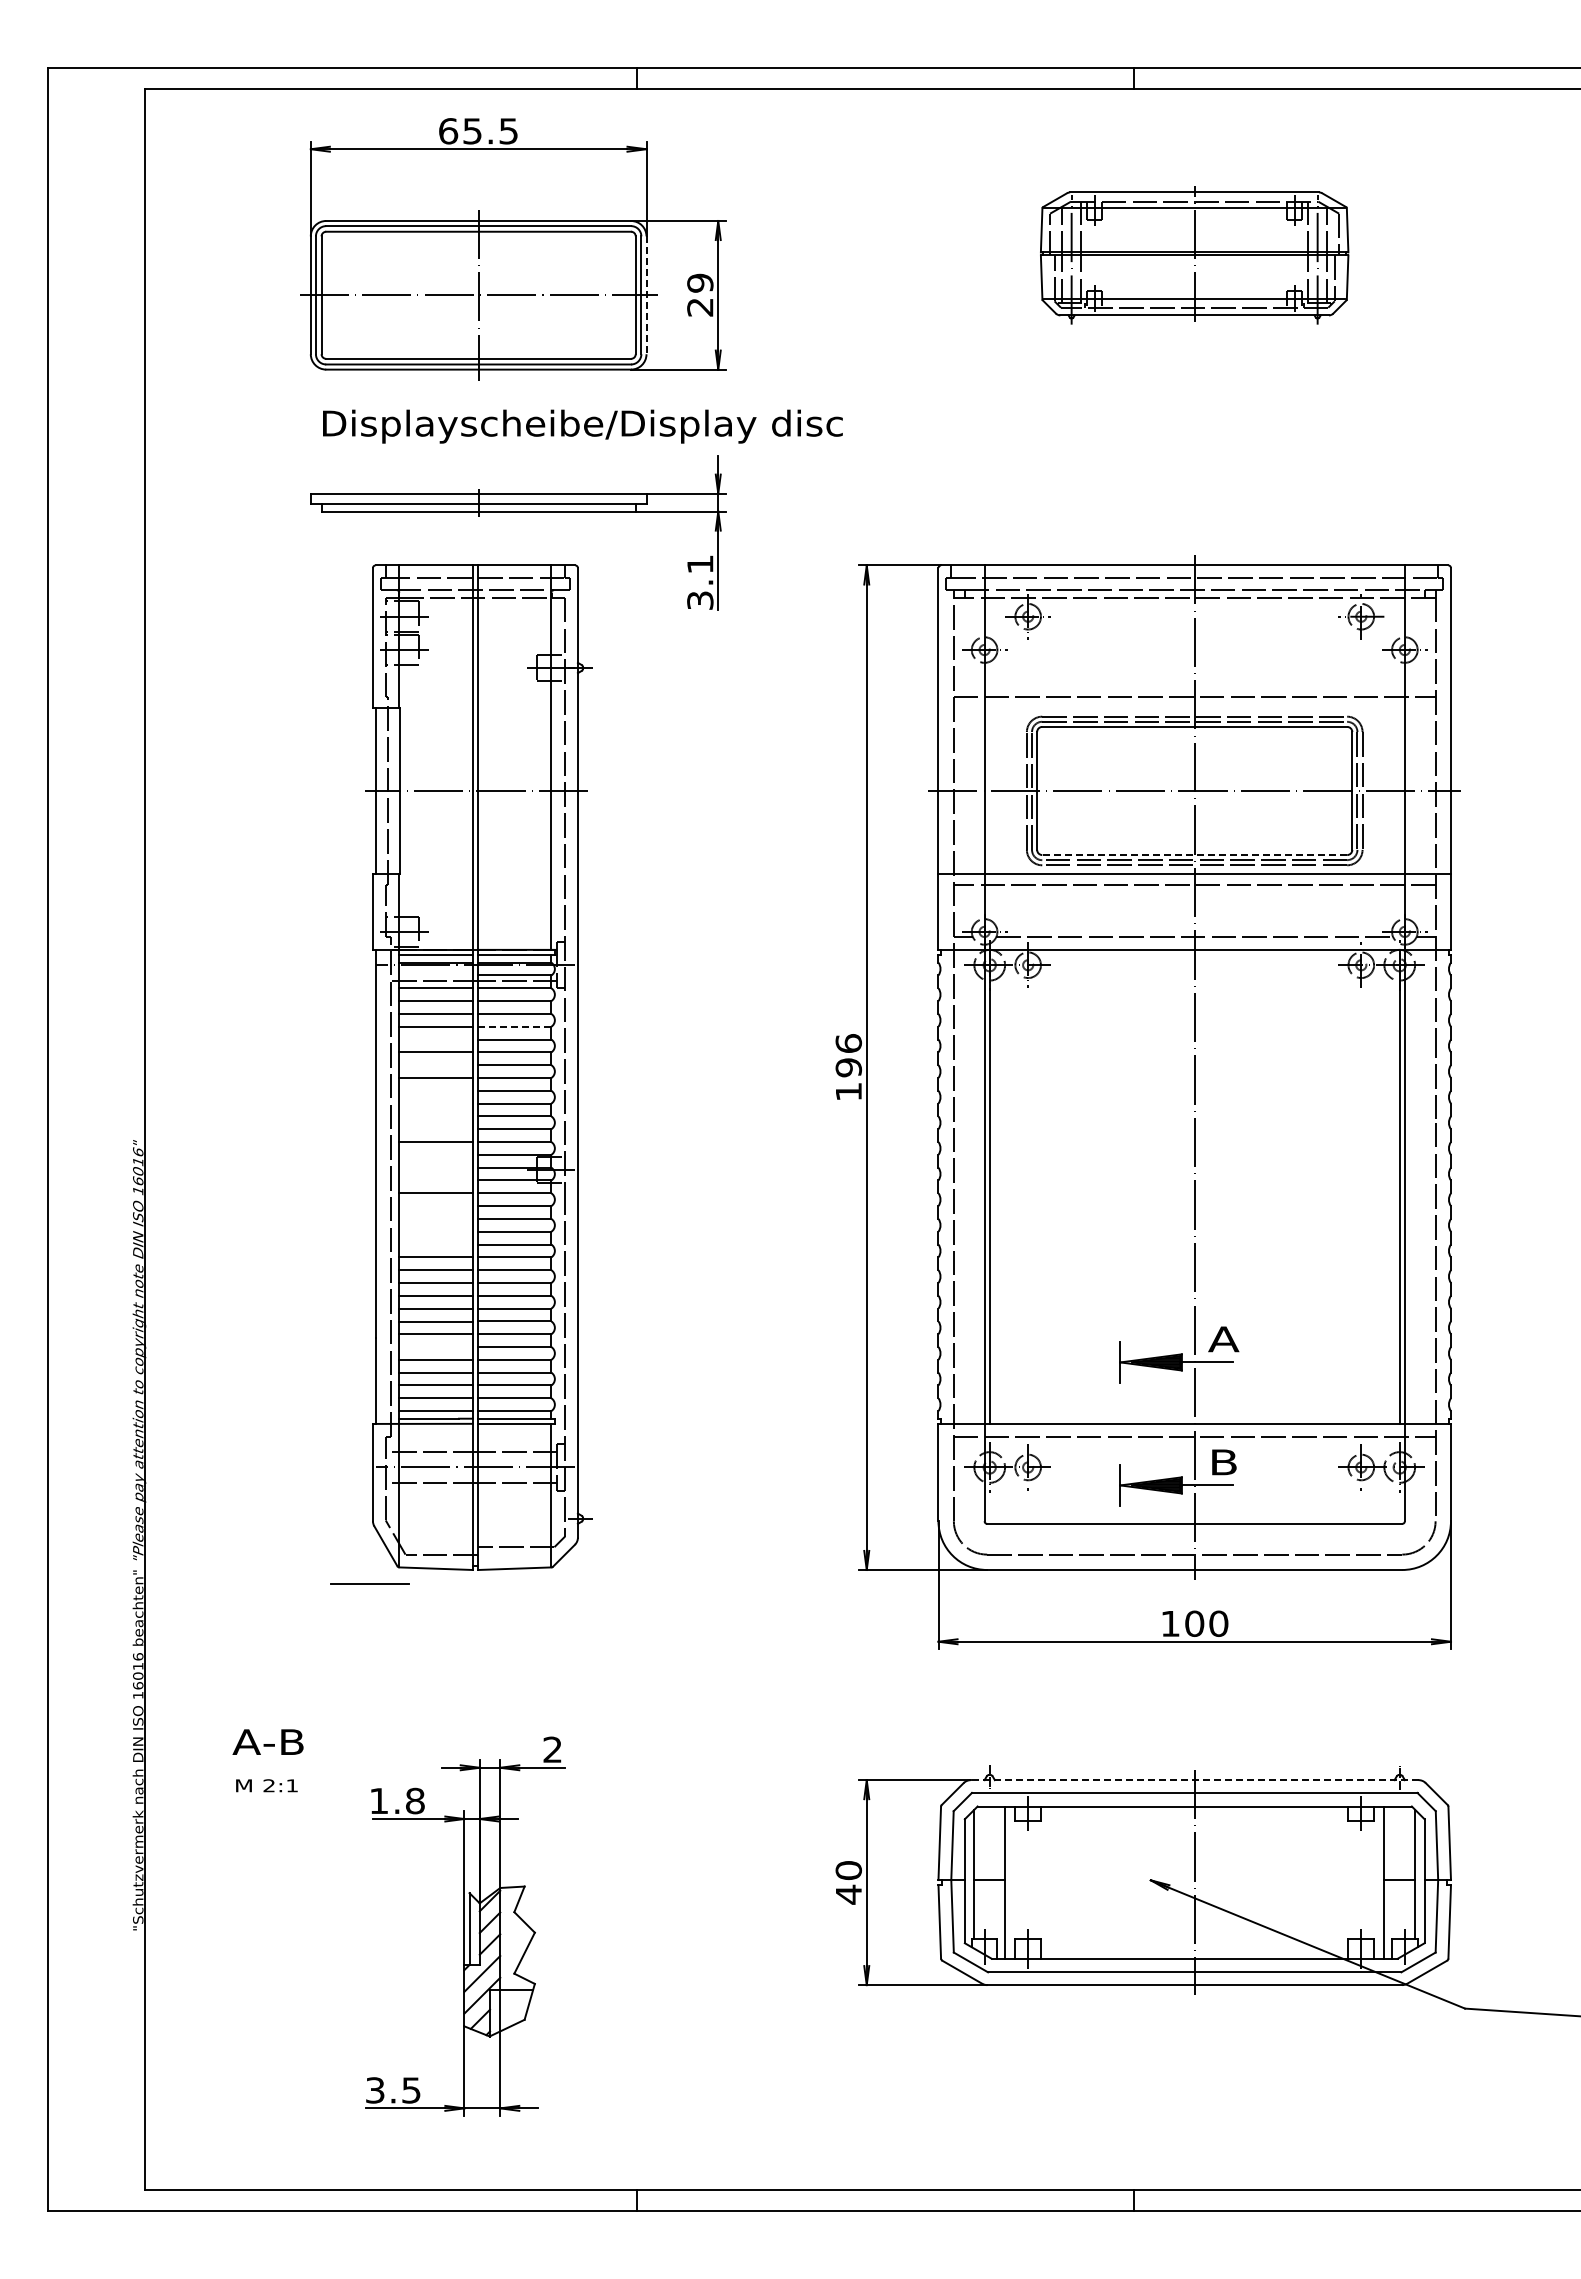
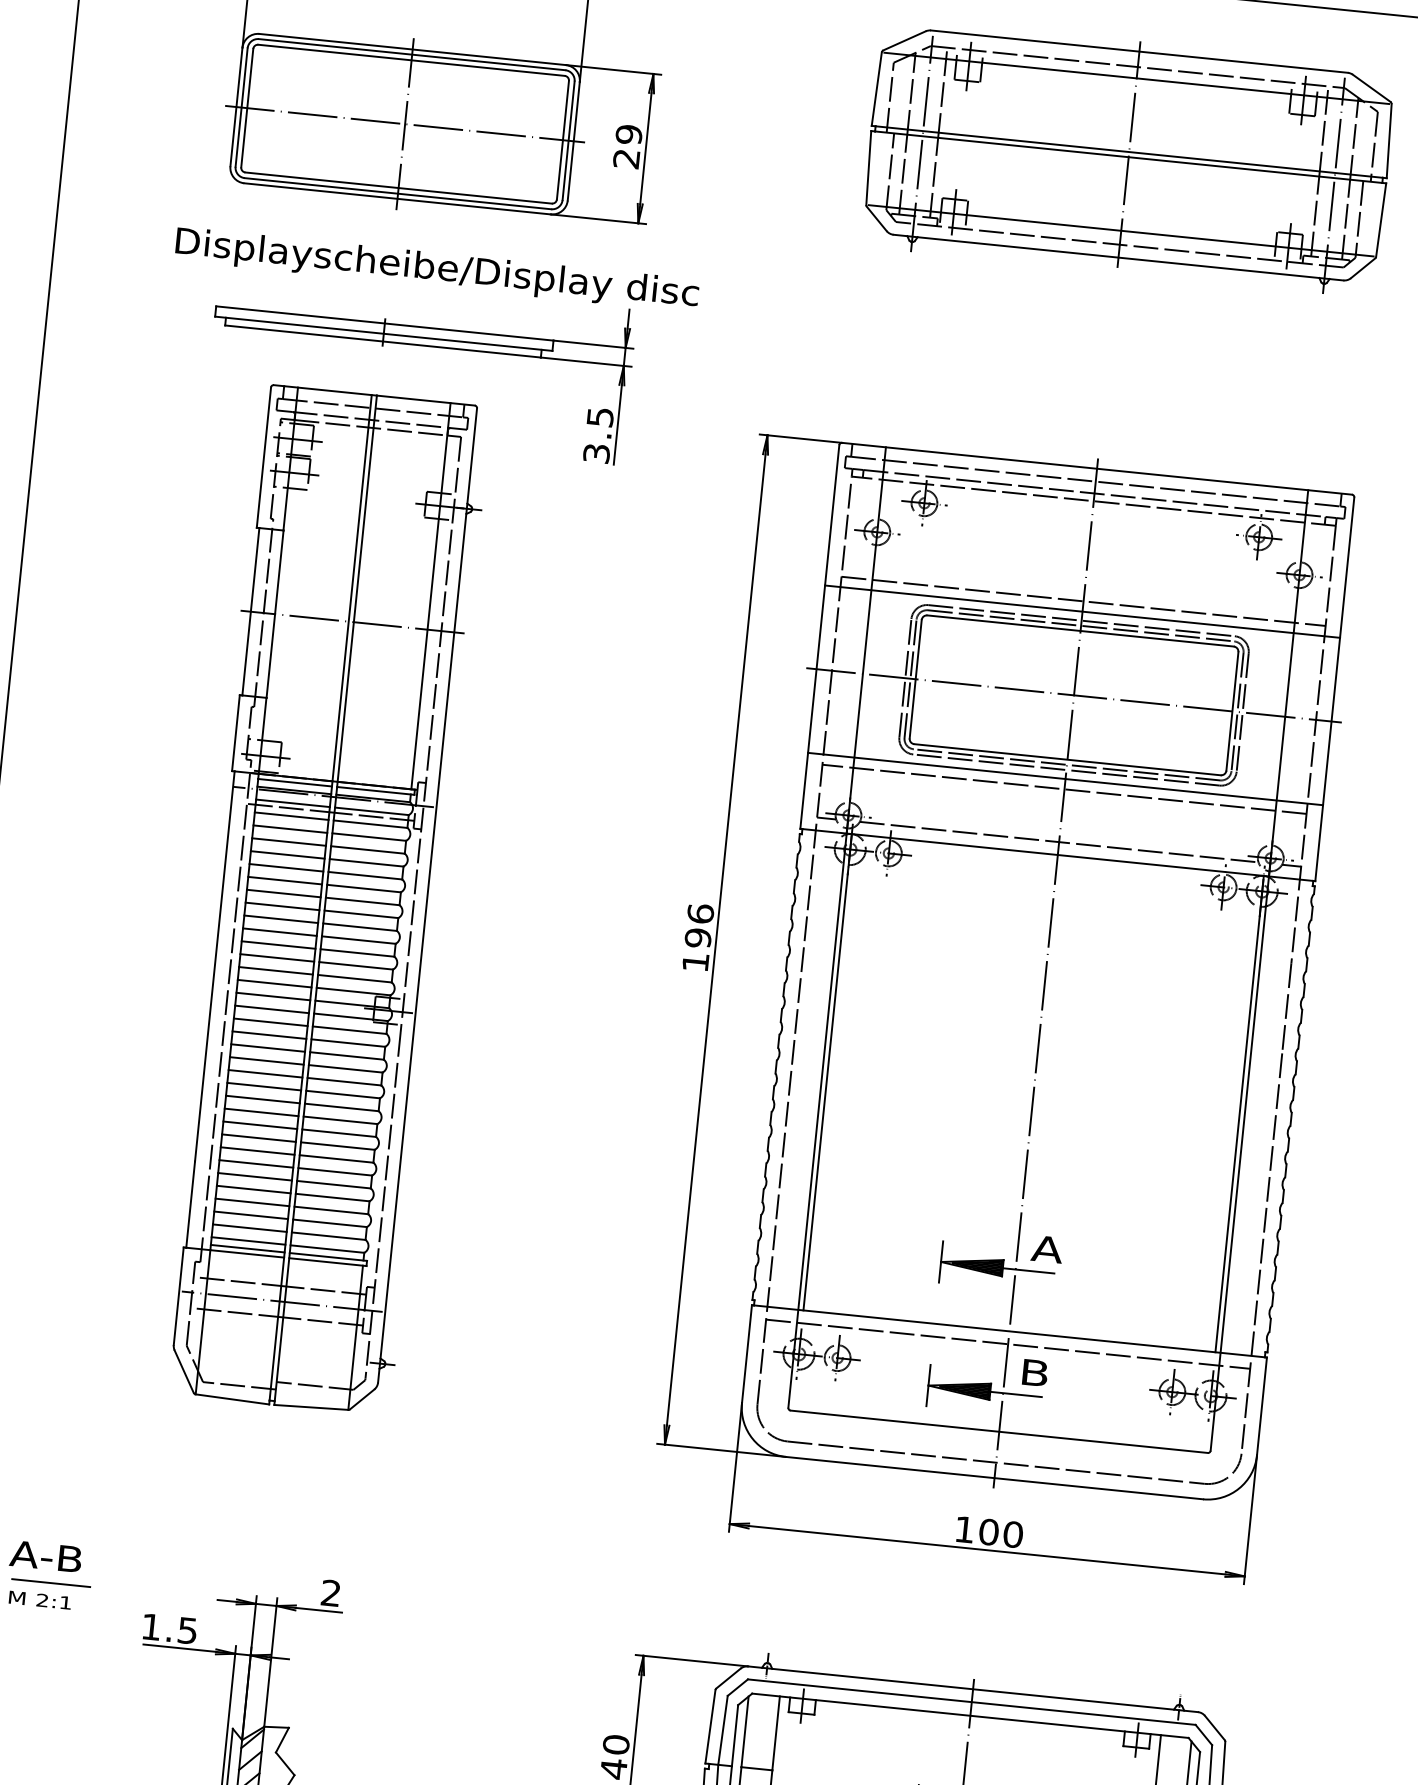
part: (1194, 255) -> (1128, 157), size x1.67
line: (646, 295) -> (573, 141), dashed -> solid
text: (582, 426) -> (436, 269), moved
text: (700, 564) -> (600, 417), 3.1 -> 3.5
line: (1194, 707) -> (1082, 611), added
line: (1194, 855) -> (1067, 760), dashed -> solid
line: (435, 975) -> (292, 803), added
line: (514, 1026) -> (366, 862), dashed -> solid
line: (435, 1039) -> (285, 867), added
line: (435, 1065) -> (283, 893), added
line: (435, 1090) -> (280, 918), added
line: (435, 1103) -> (279, 931), added
line: (435, 1116) -> (277, 944), added
line: (435, 1129) -> (276, 958), added
line: (435, 1154) -> (274, 983), added
line: (435, 1167) -> (272, 996), added
line: (435, 1180) -> (271, 1009), added
line: (435, 1206) -> (268, 1035), added
line: (435, 1219) -> (267, 1048), added
line: (435, 1231) -> (266, 1060), added
line: (435, 1244) -> (264, 1073), added
line: (435, 1347) -> (254, 1177), added
line: (369, 1583) -> (50, 1582), moved
line: (1194, 1780) -> (972, 1689), dashed -> solid
text: (415, 1800) -> (188, 1630), 1.8 -> 1.5

